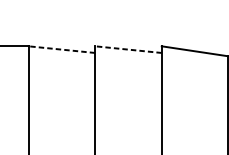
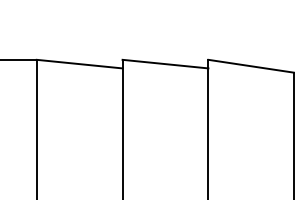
line: (61, 49) -> (79, 64), dashed -> solid
line: (128, 49) -> (165, 64), dashed -> solid

